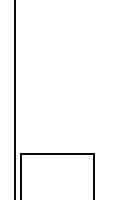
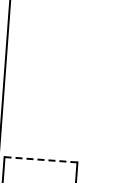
line: (57, 153) -> (40, 159), solid -> dashed

